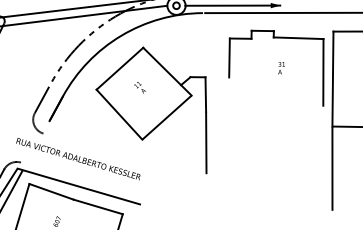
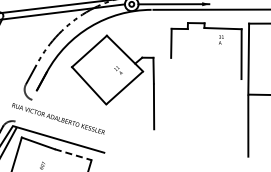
text: (281, 67) -> (221, 39), moved
text: (140, 87) -> (118, 70), moved
line: (98, 206) -> (73, 154), solid -> dashed

